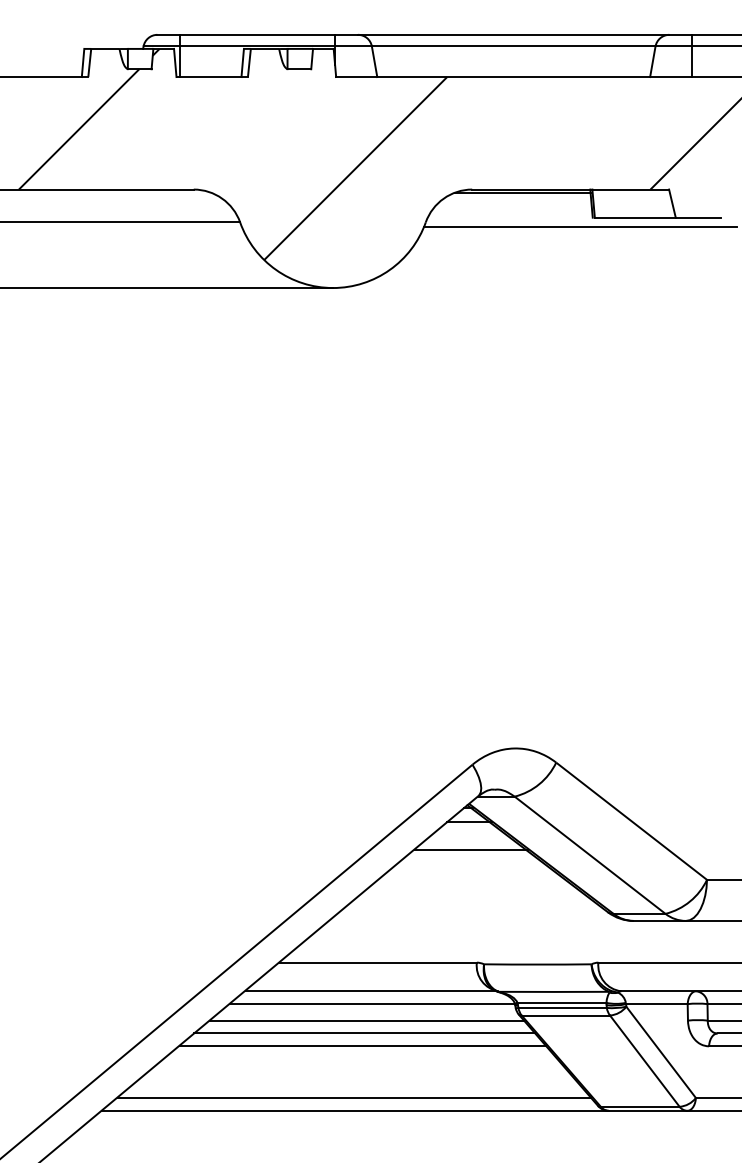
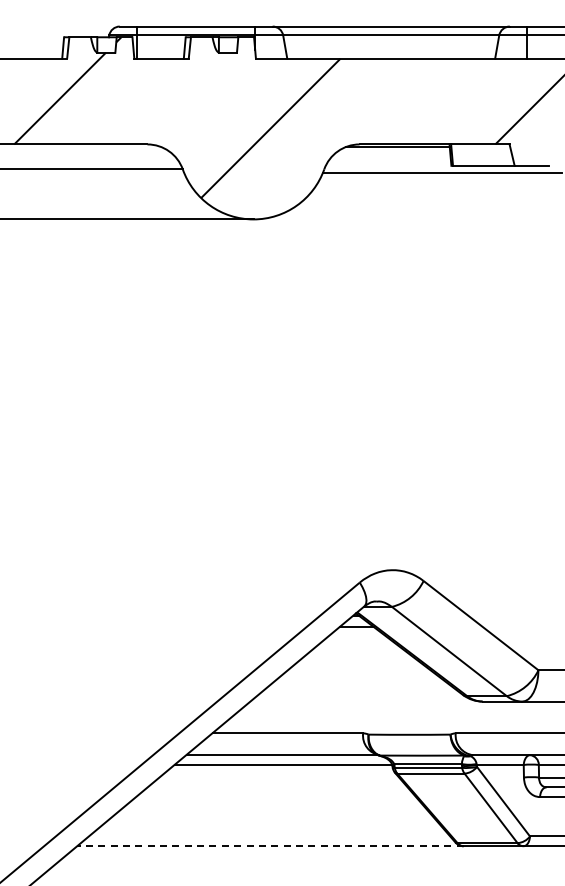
line: (470, 849) -> (358, 647), removed
line: (367, 1020) -> (279, 777), removed
line: (364, 1033) -> (277, 787), removed
line: (363, 1046) -> (276, 797), removed
line: (353, 1098) -> (269, 836), removed
line: (355, 1111) -> (270, 846), solid -> dashed

